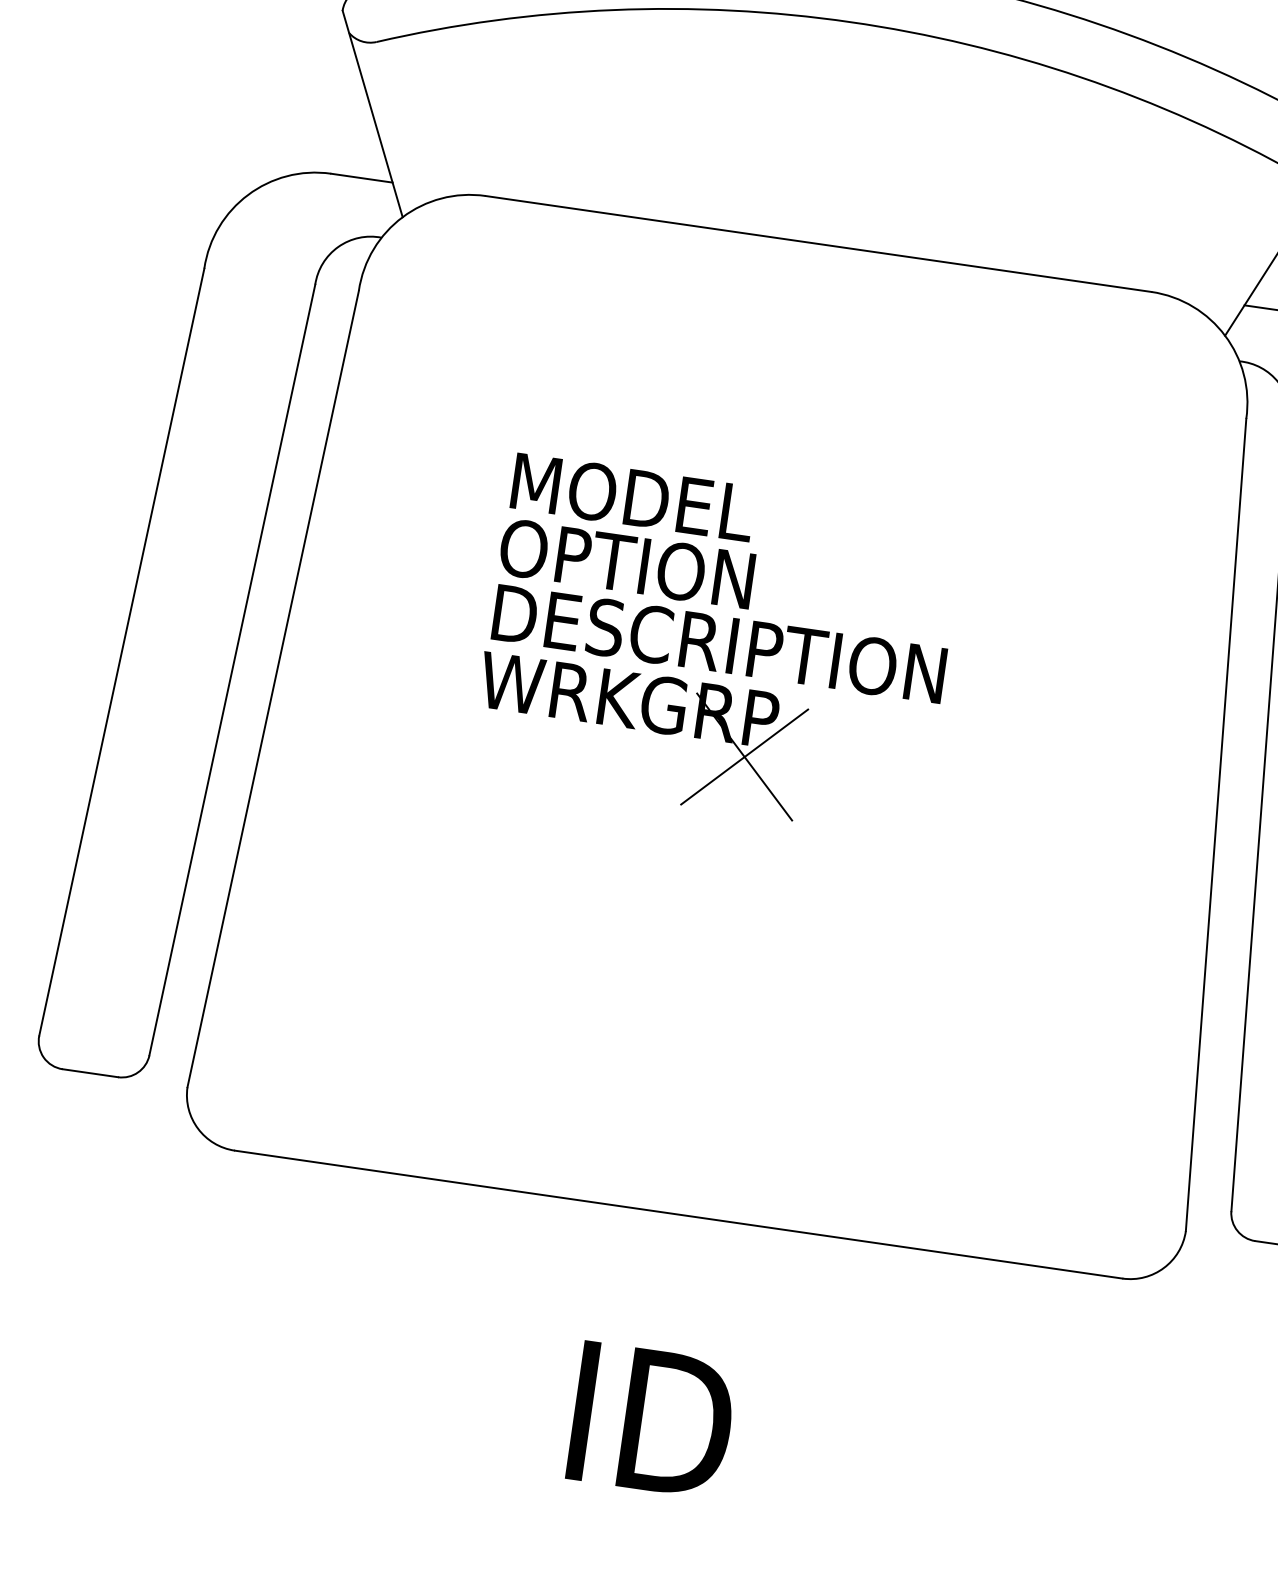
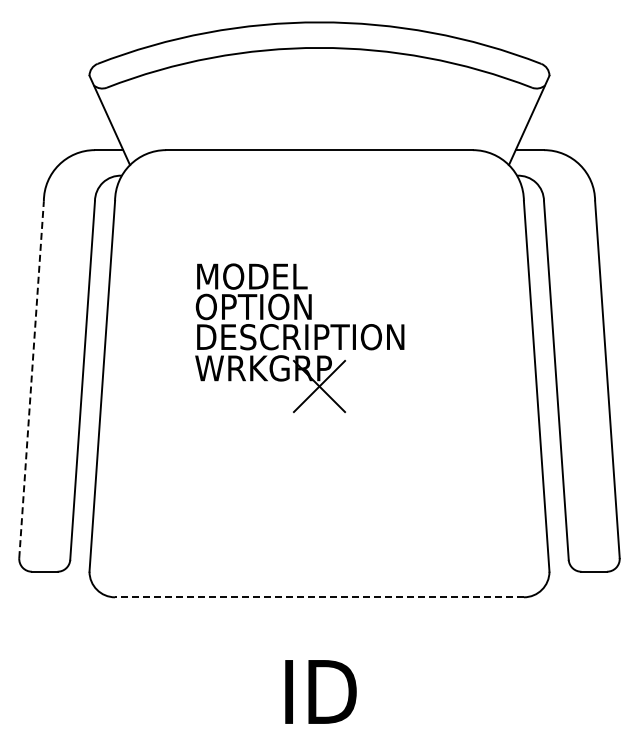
line: (121, 651) -> (31, 379), solid -> dashed
line: (678, 1215) -> (319, 597), solid -> dashed

